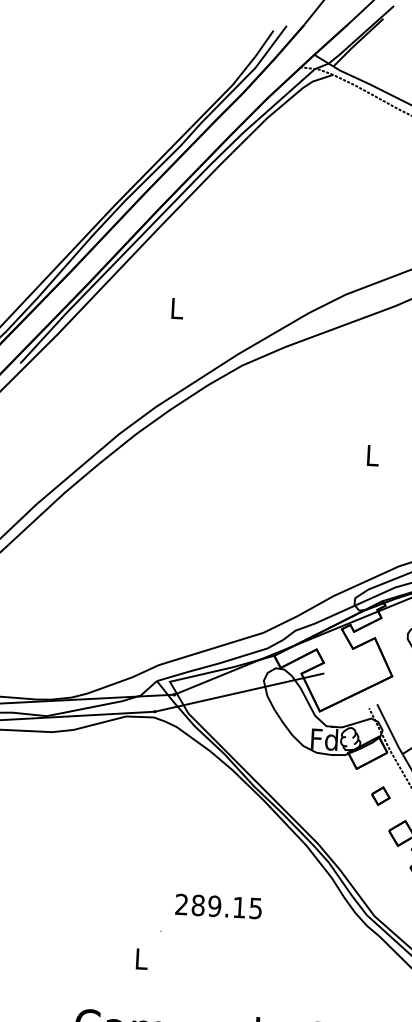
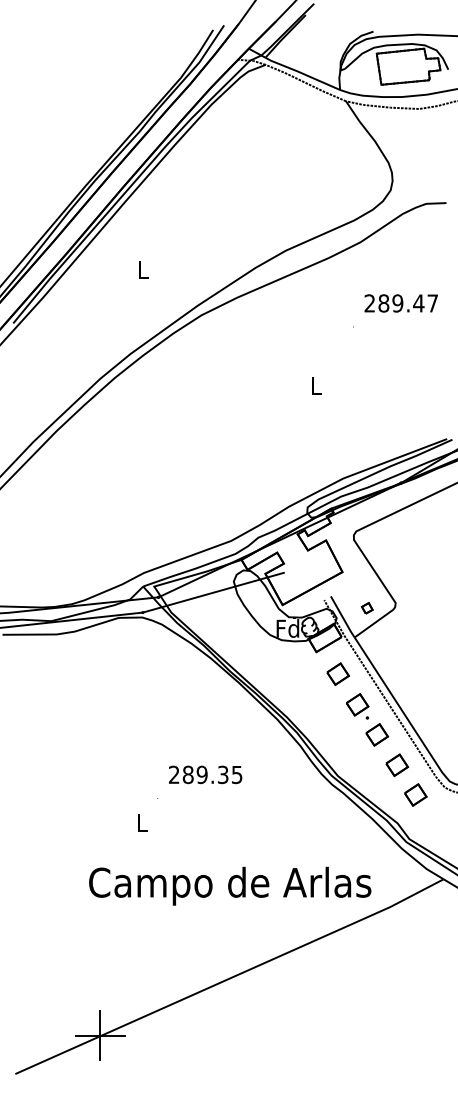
part: (380, 795) -> (337, 673), size x1.43
text: (239, 907) -> (223, 774), 289.15 -> 289.35

